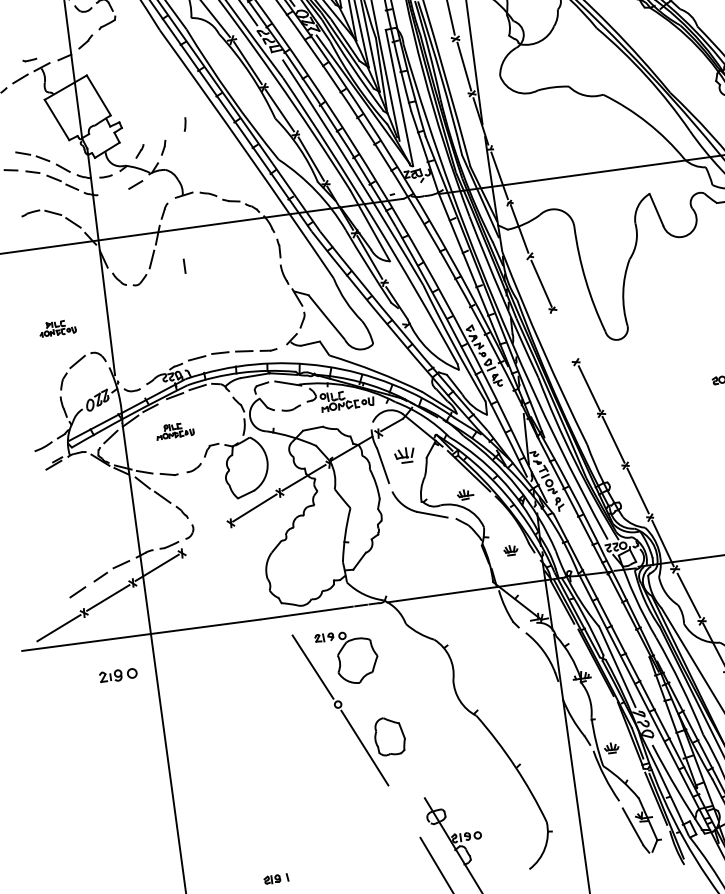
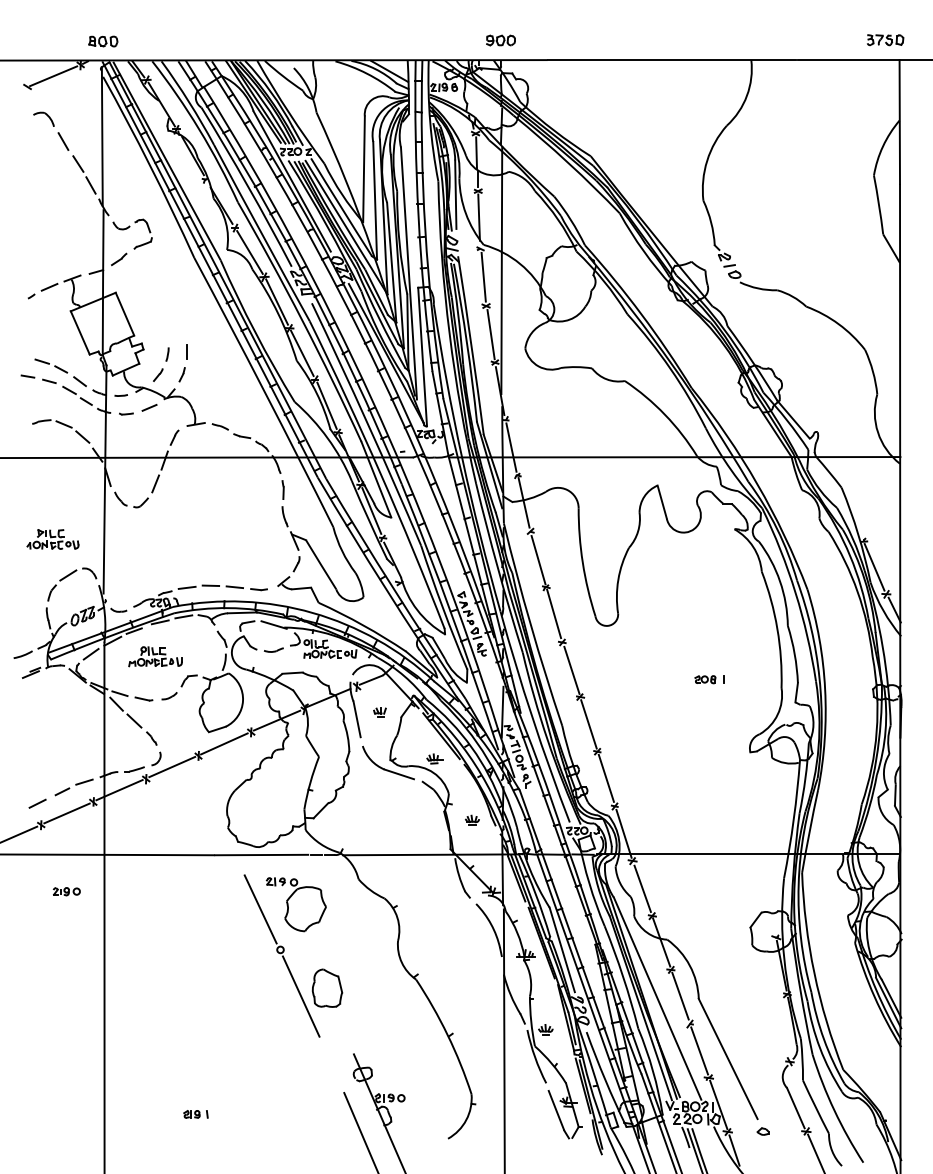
part: (29, 59) -> (126, 413), moved
arc: (184, 124) -> (167, 354), moved
line: (183, 265) -> (186, 351), moved
part: (57, 328) -> (52, 539), size x1.43
line: (564, 334) -> (554, 613), added
part: (174, 430) -> (155, 656), size x1.43
part: (404, 456) -> (379, 712), size x0.62
line: (206, 537) -> (172, 766), added
part: (118, 675) -> (66, 891), size x0.71

